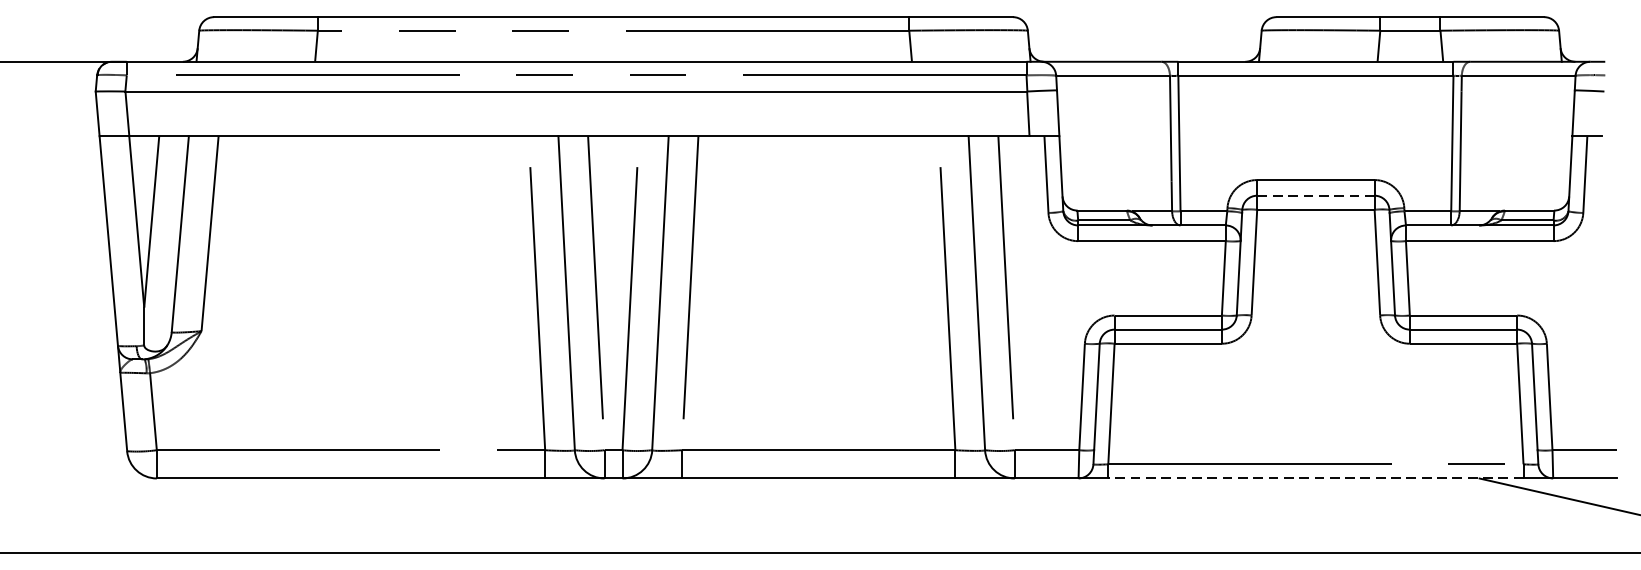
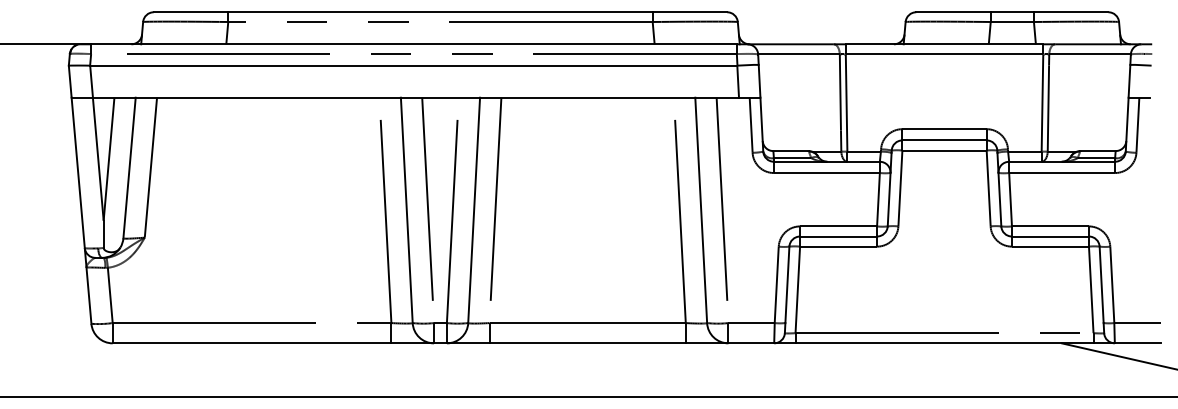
line: (1315, 195) -> (944, 140), dashed -> solid
line: (1315, 478) -> (944, 343), dashed -> solid

